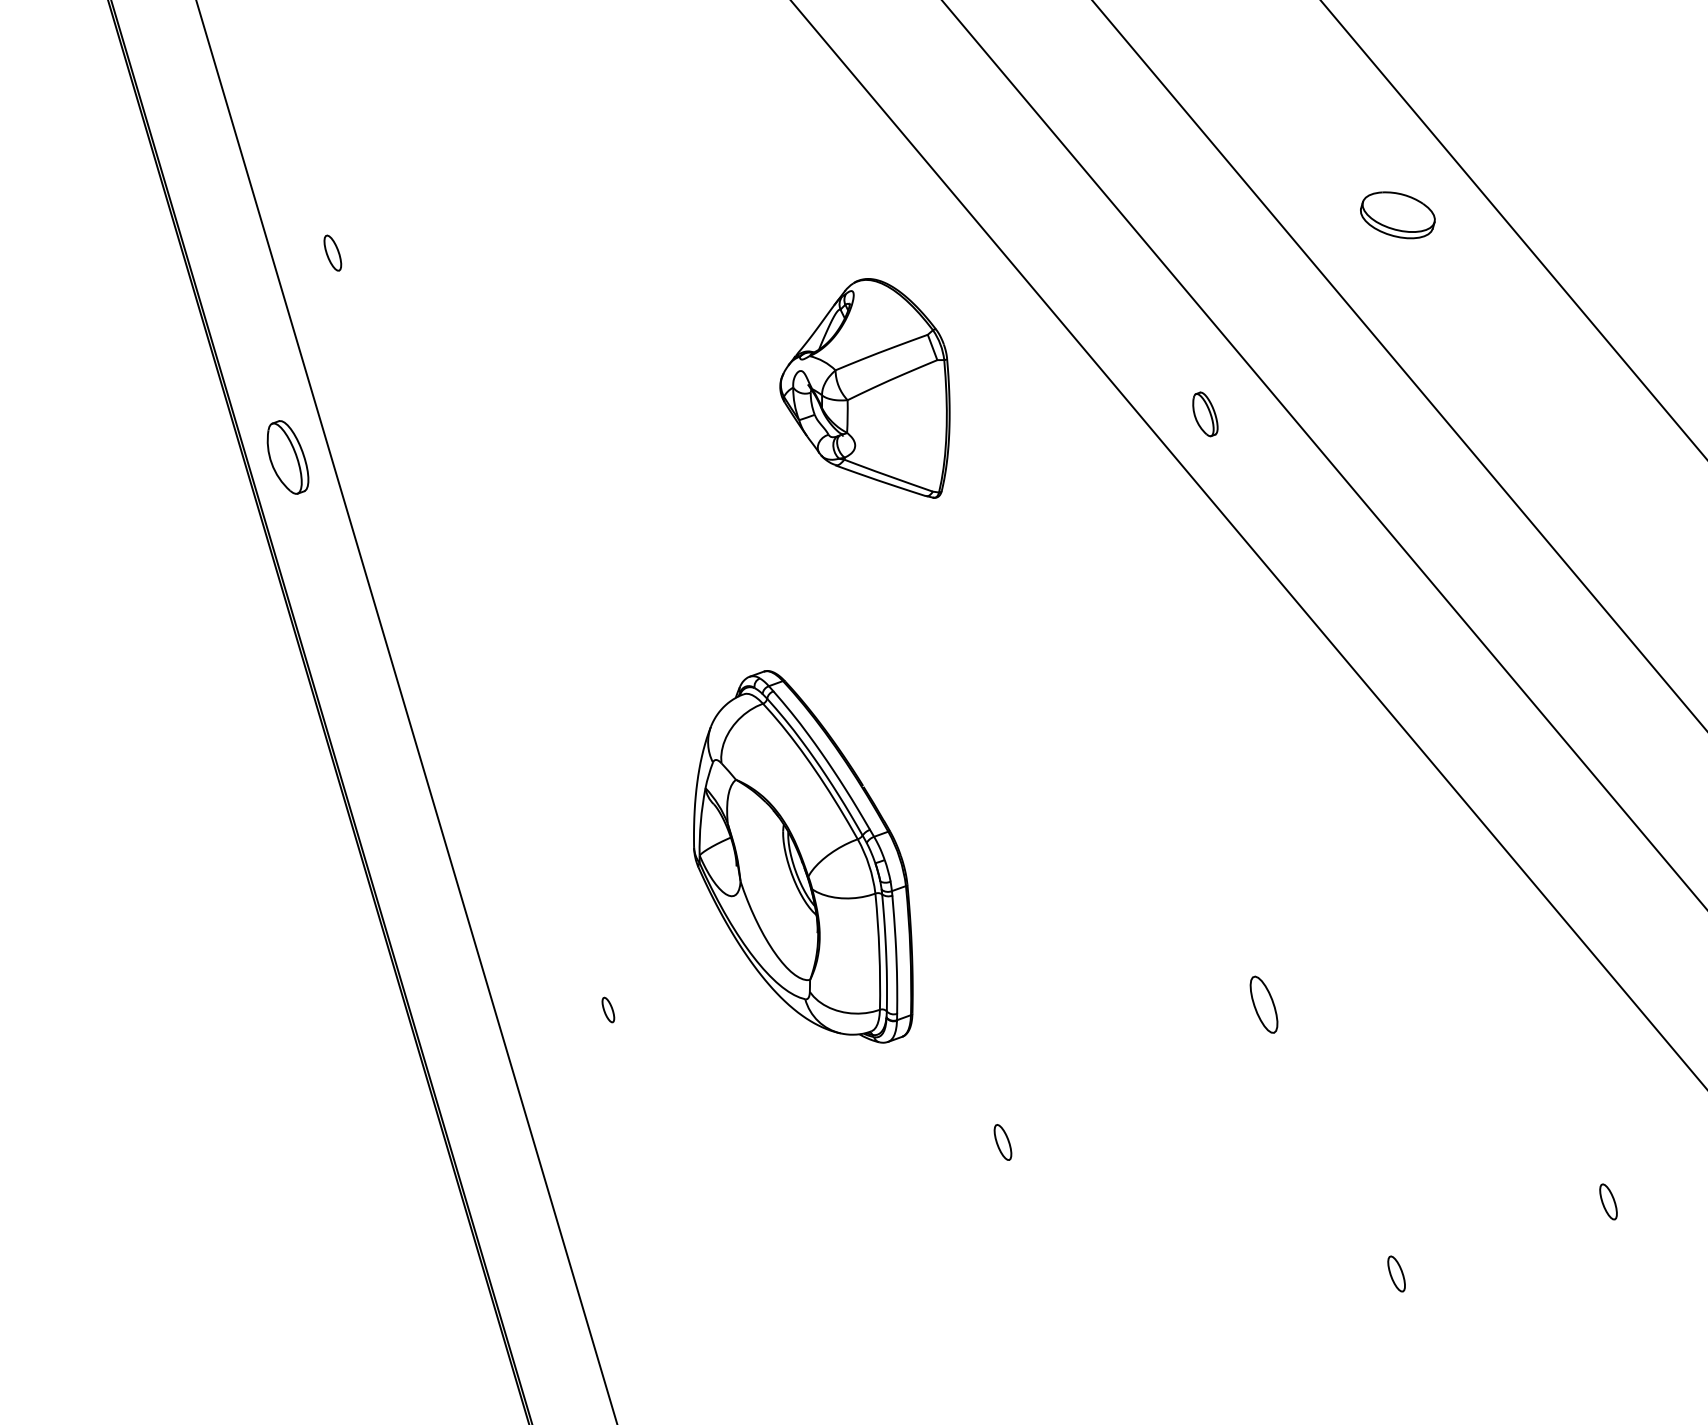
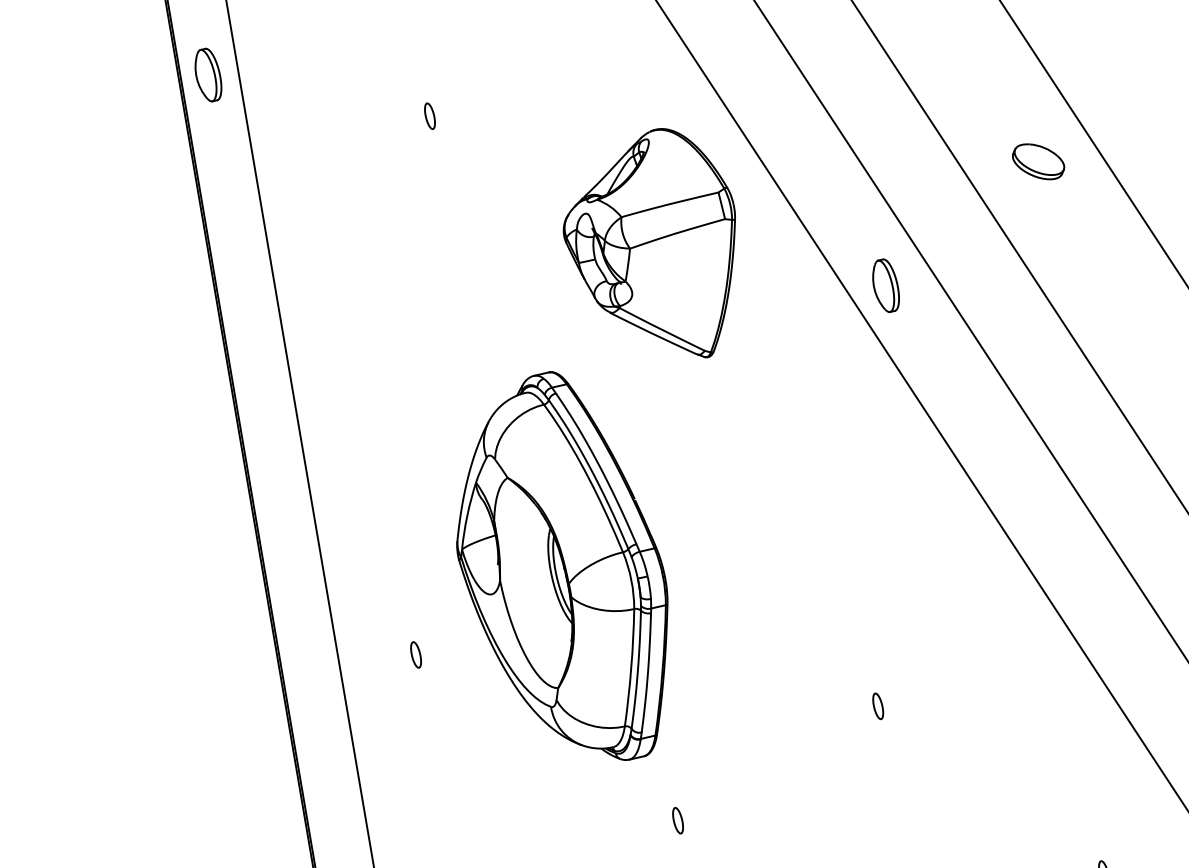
part: (332, 252) -> (429, 115), moved
part: (864, 388) -> (648, 238), size x1.43
part: (1205, 414) -> (886, 285), size x1.67
part: (287, 457) -> (208, 75), moved
part: (803, 856) -> (566, 563), size x1.43
part: (1264, 1004) -> (878, 706), size x0.62
part: (608, 1009) -> (416, 654), size x1.43
part: (1002, 1142) -> (677, 820), moved

